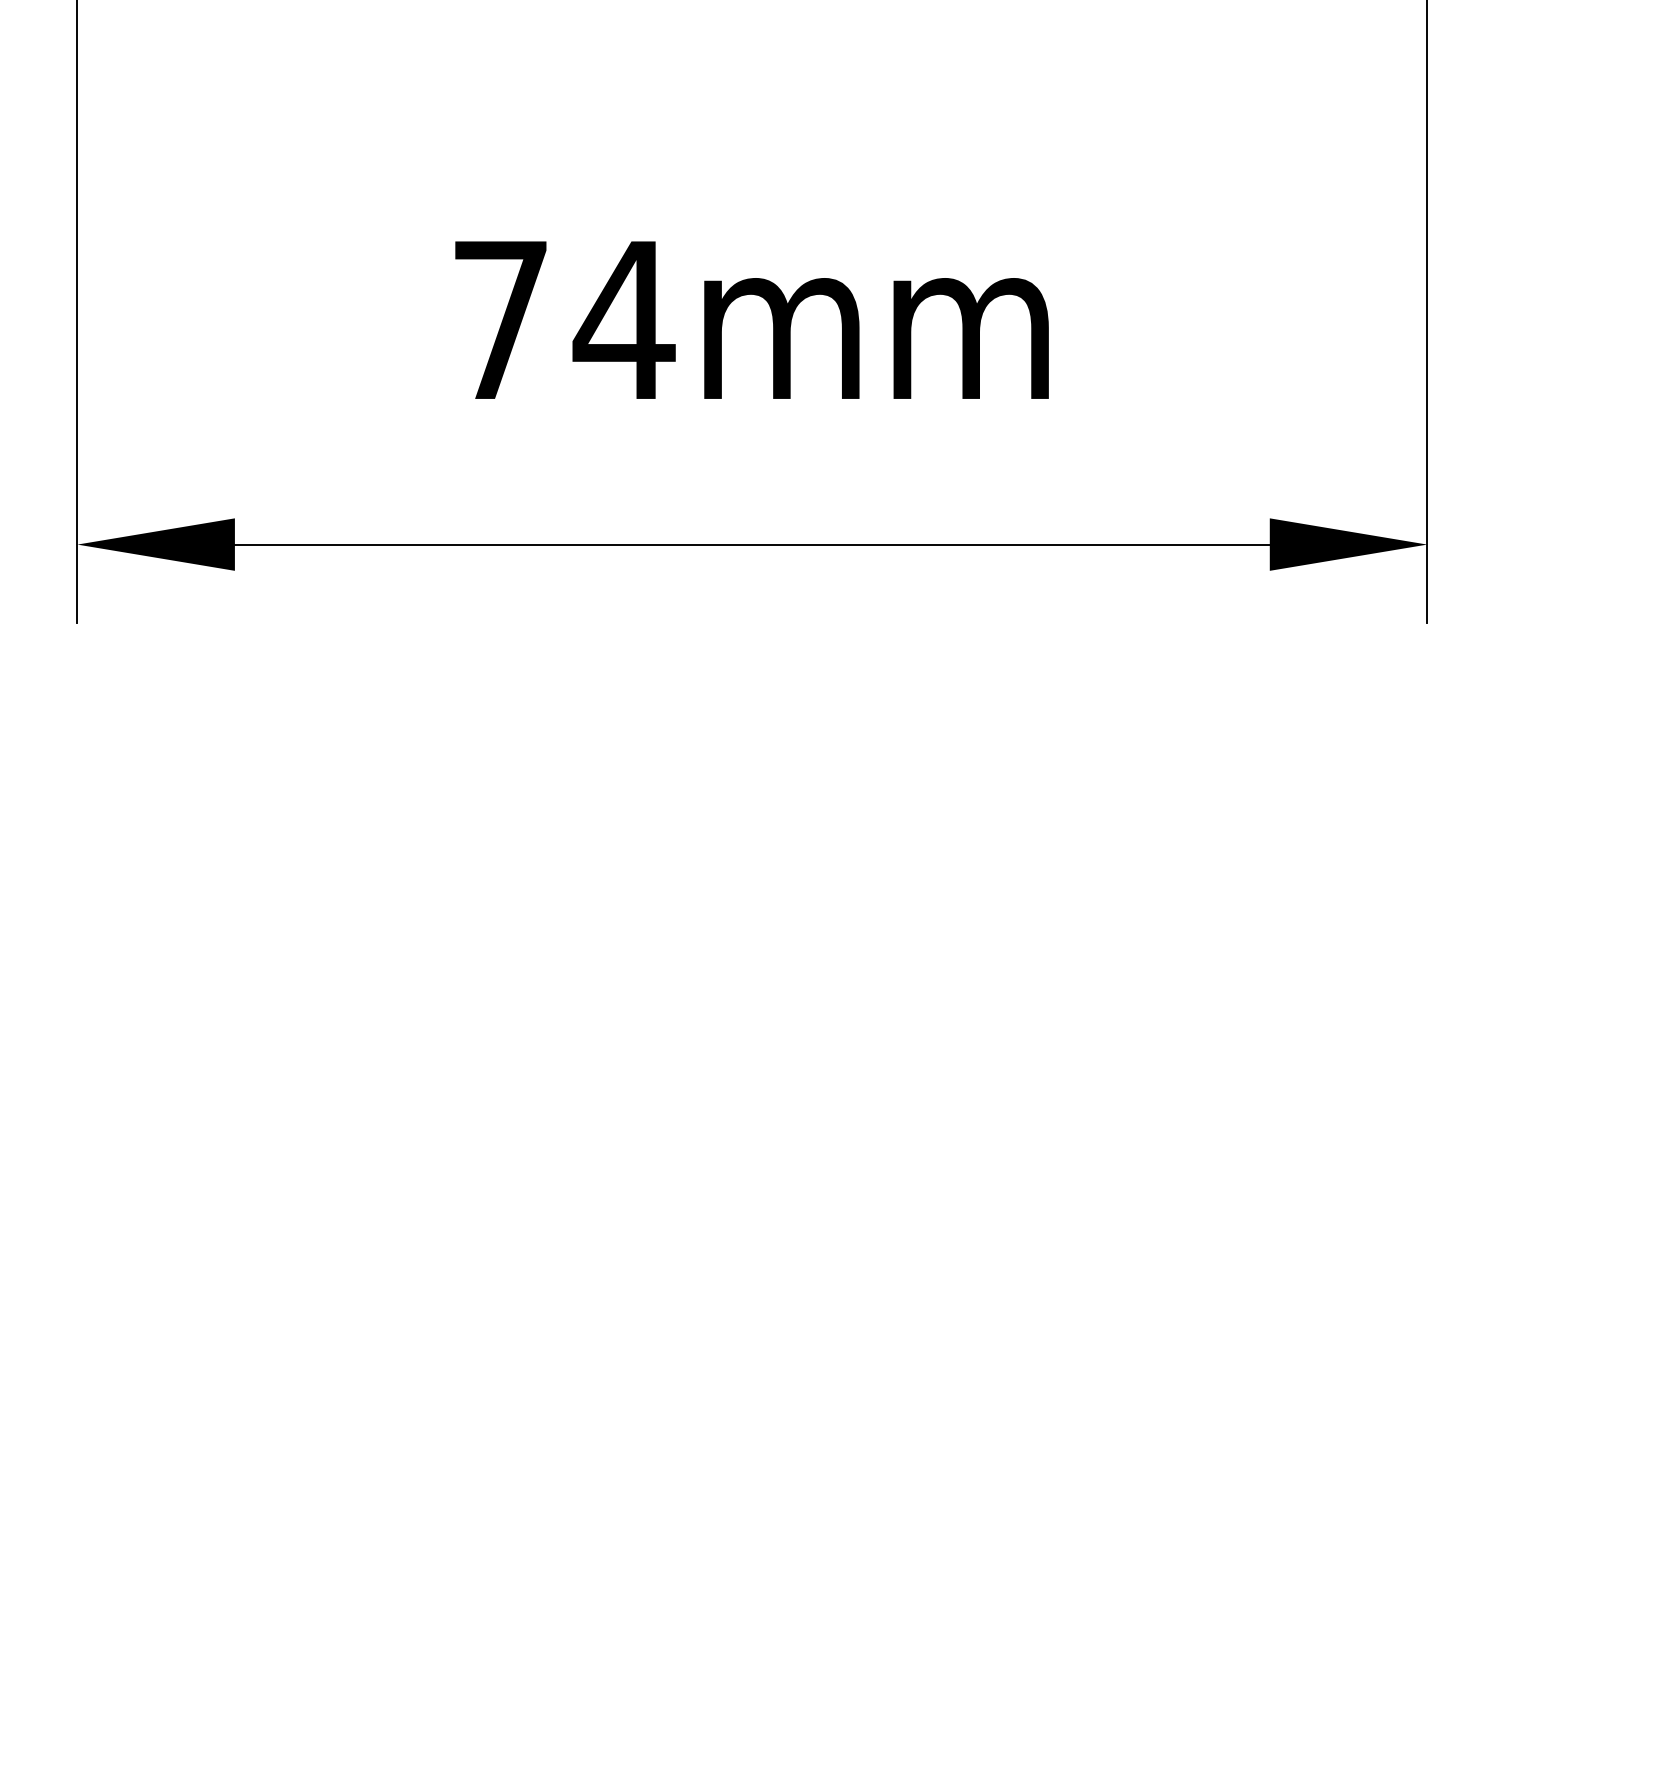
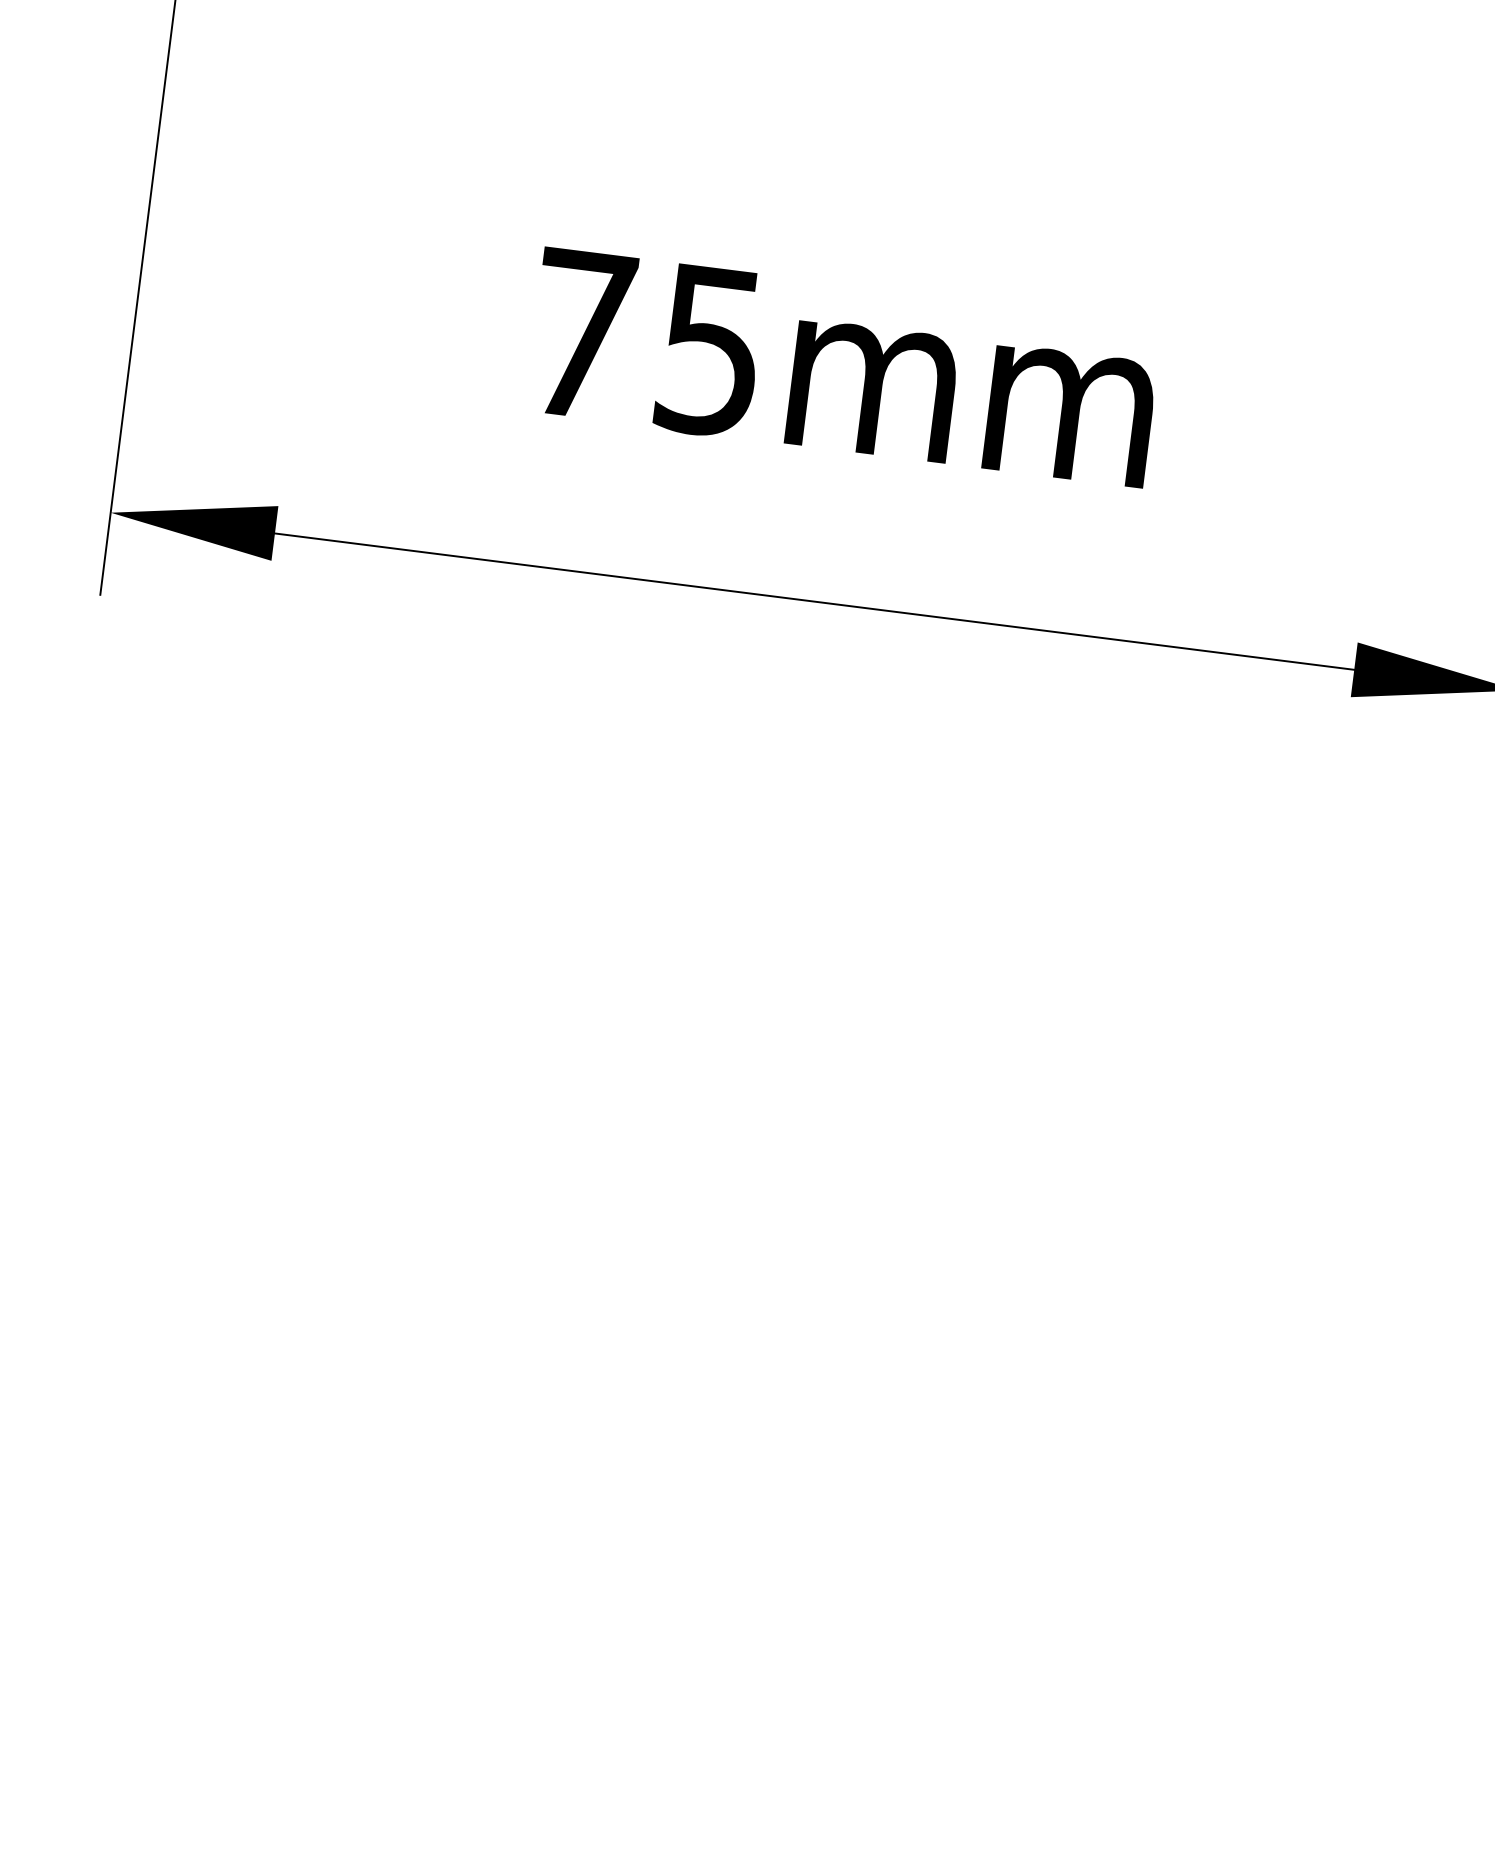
text: (623, 321) -> (709, 351), 74mm -> 75mm

